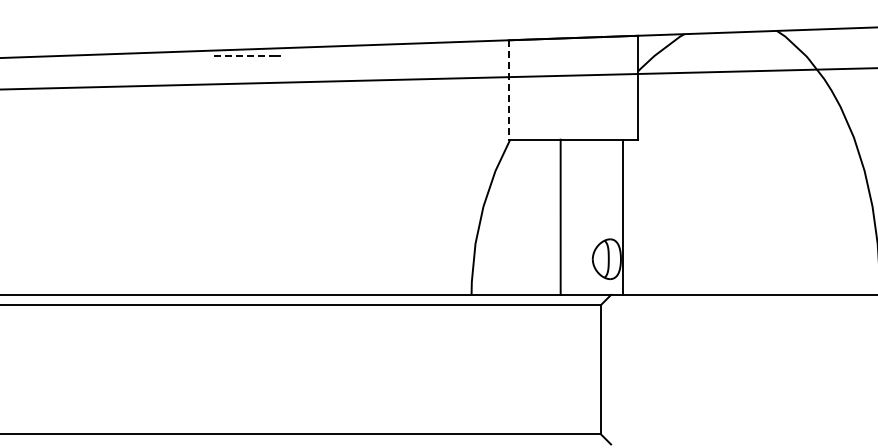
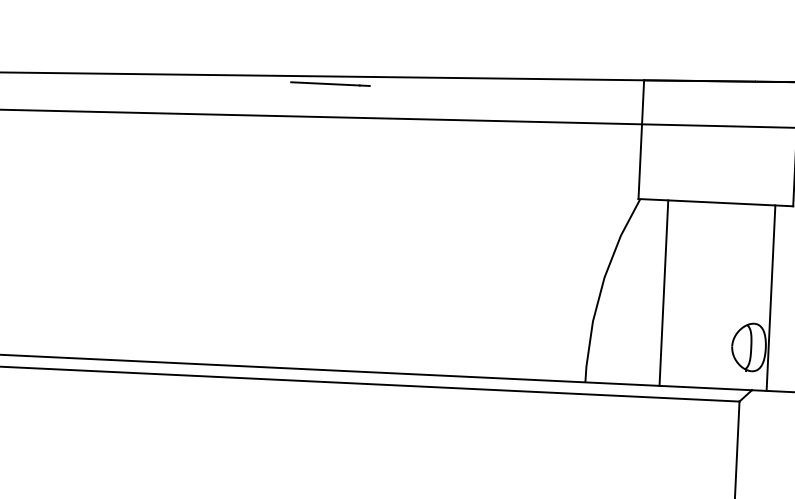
line: (242, 55) -> (325, 83), dashed -> solid
line: (508, 90) -> (640, 140), dashed -> solid
line: (560, 216) -> (663, 292), moved

